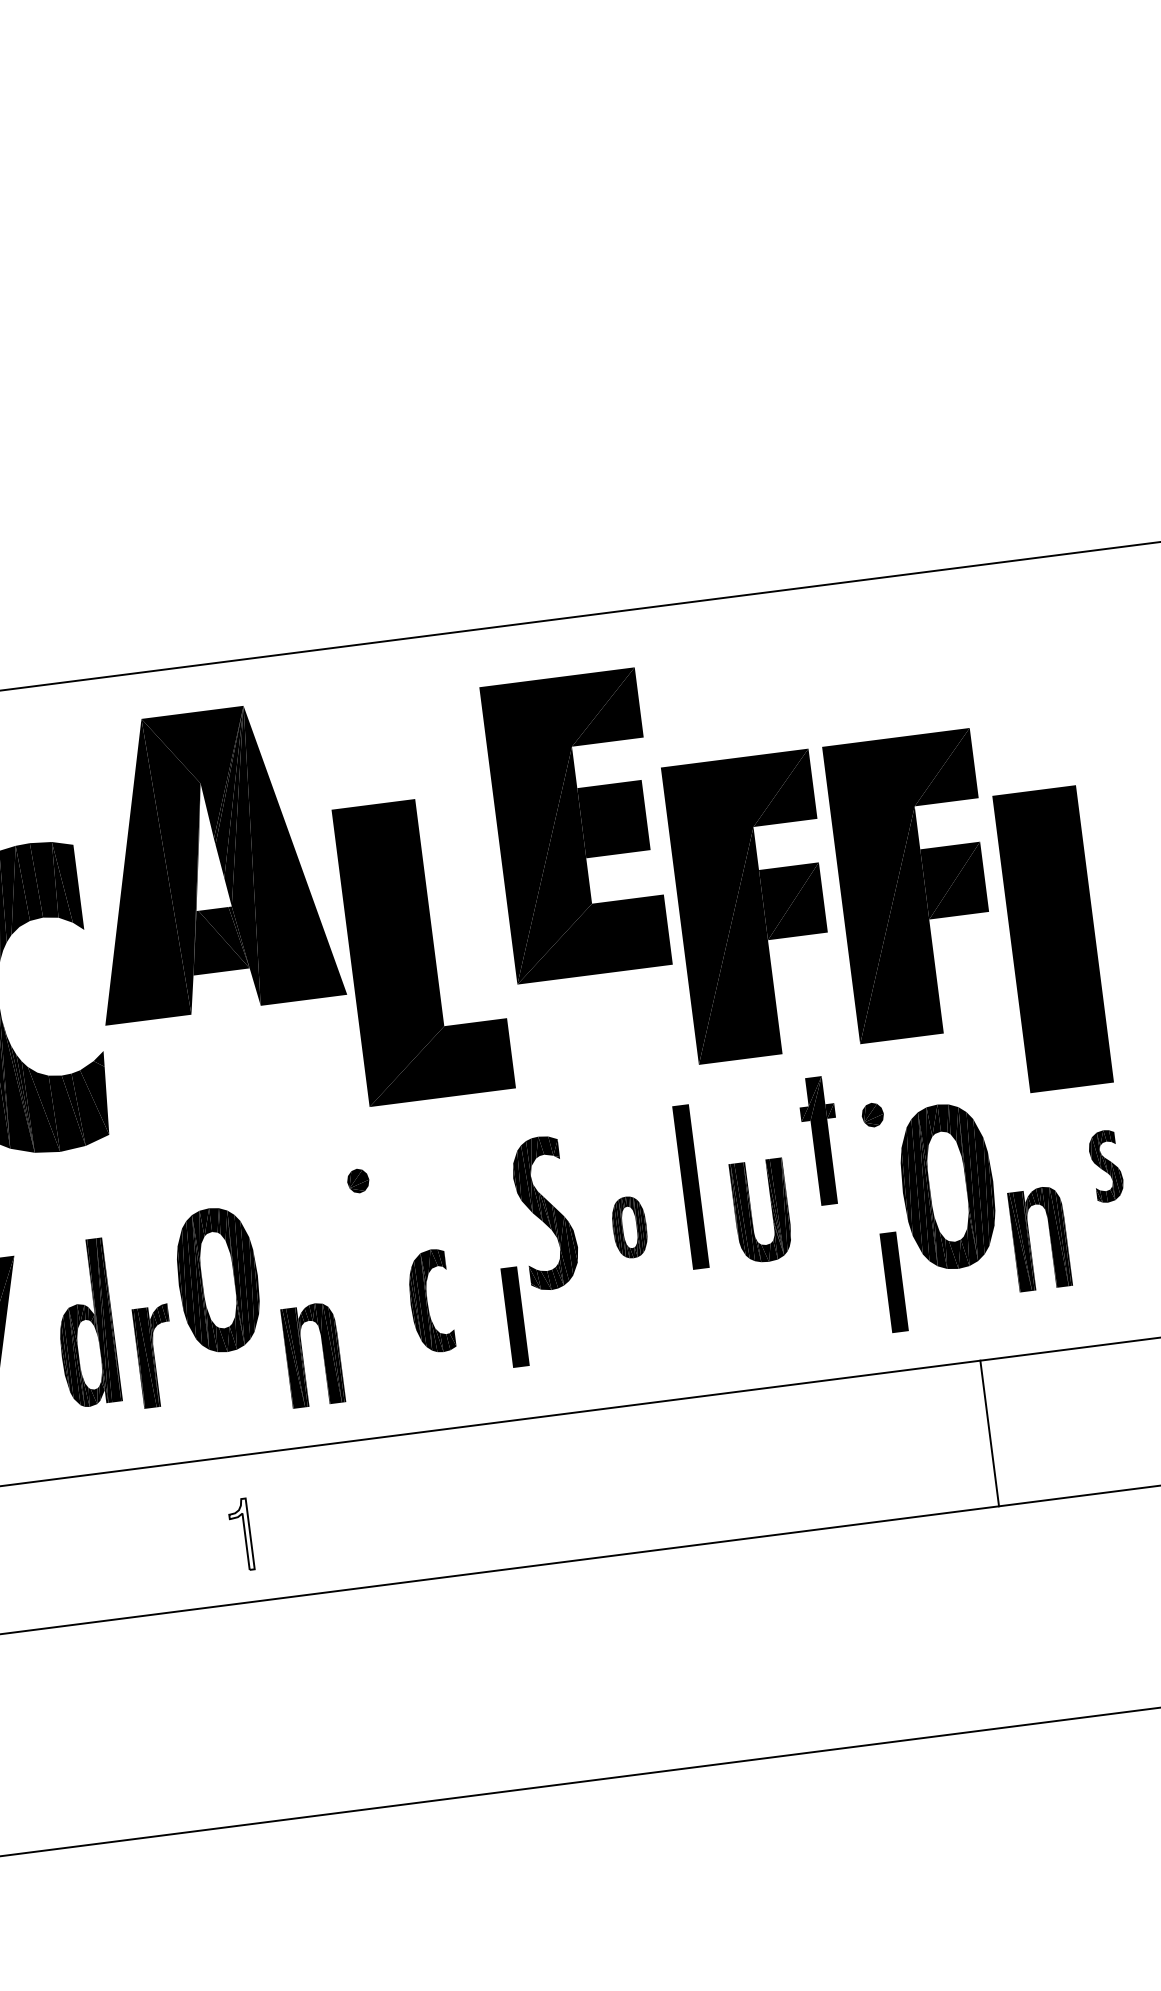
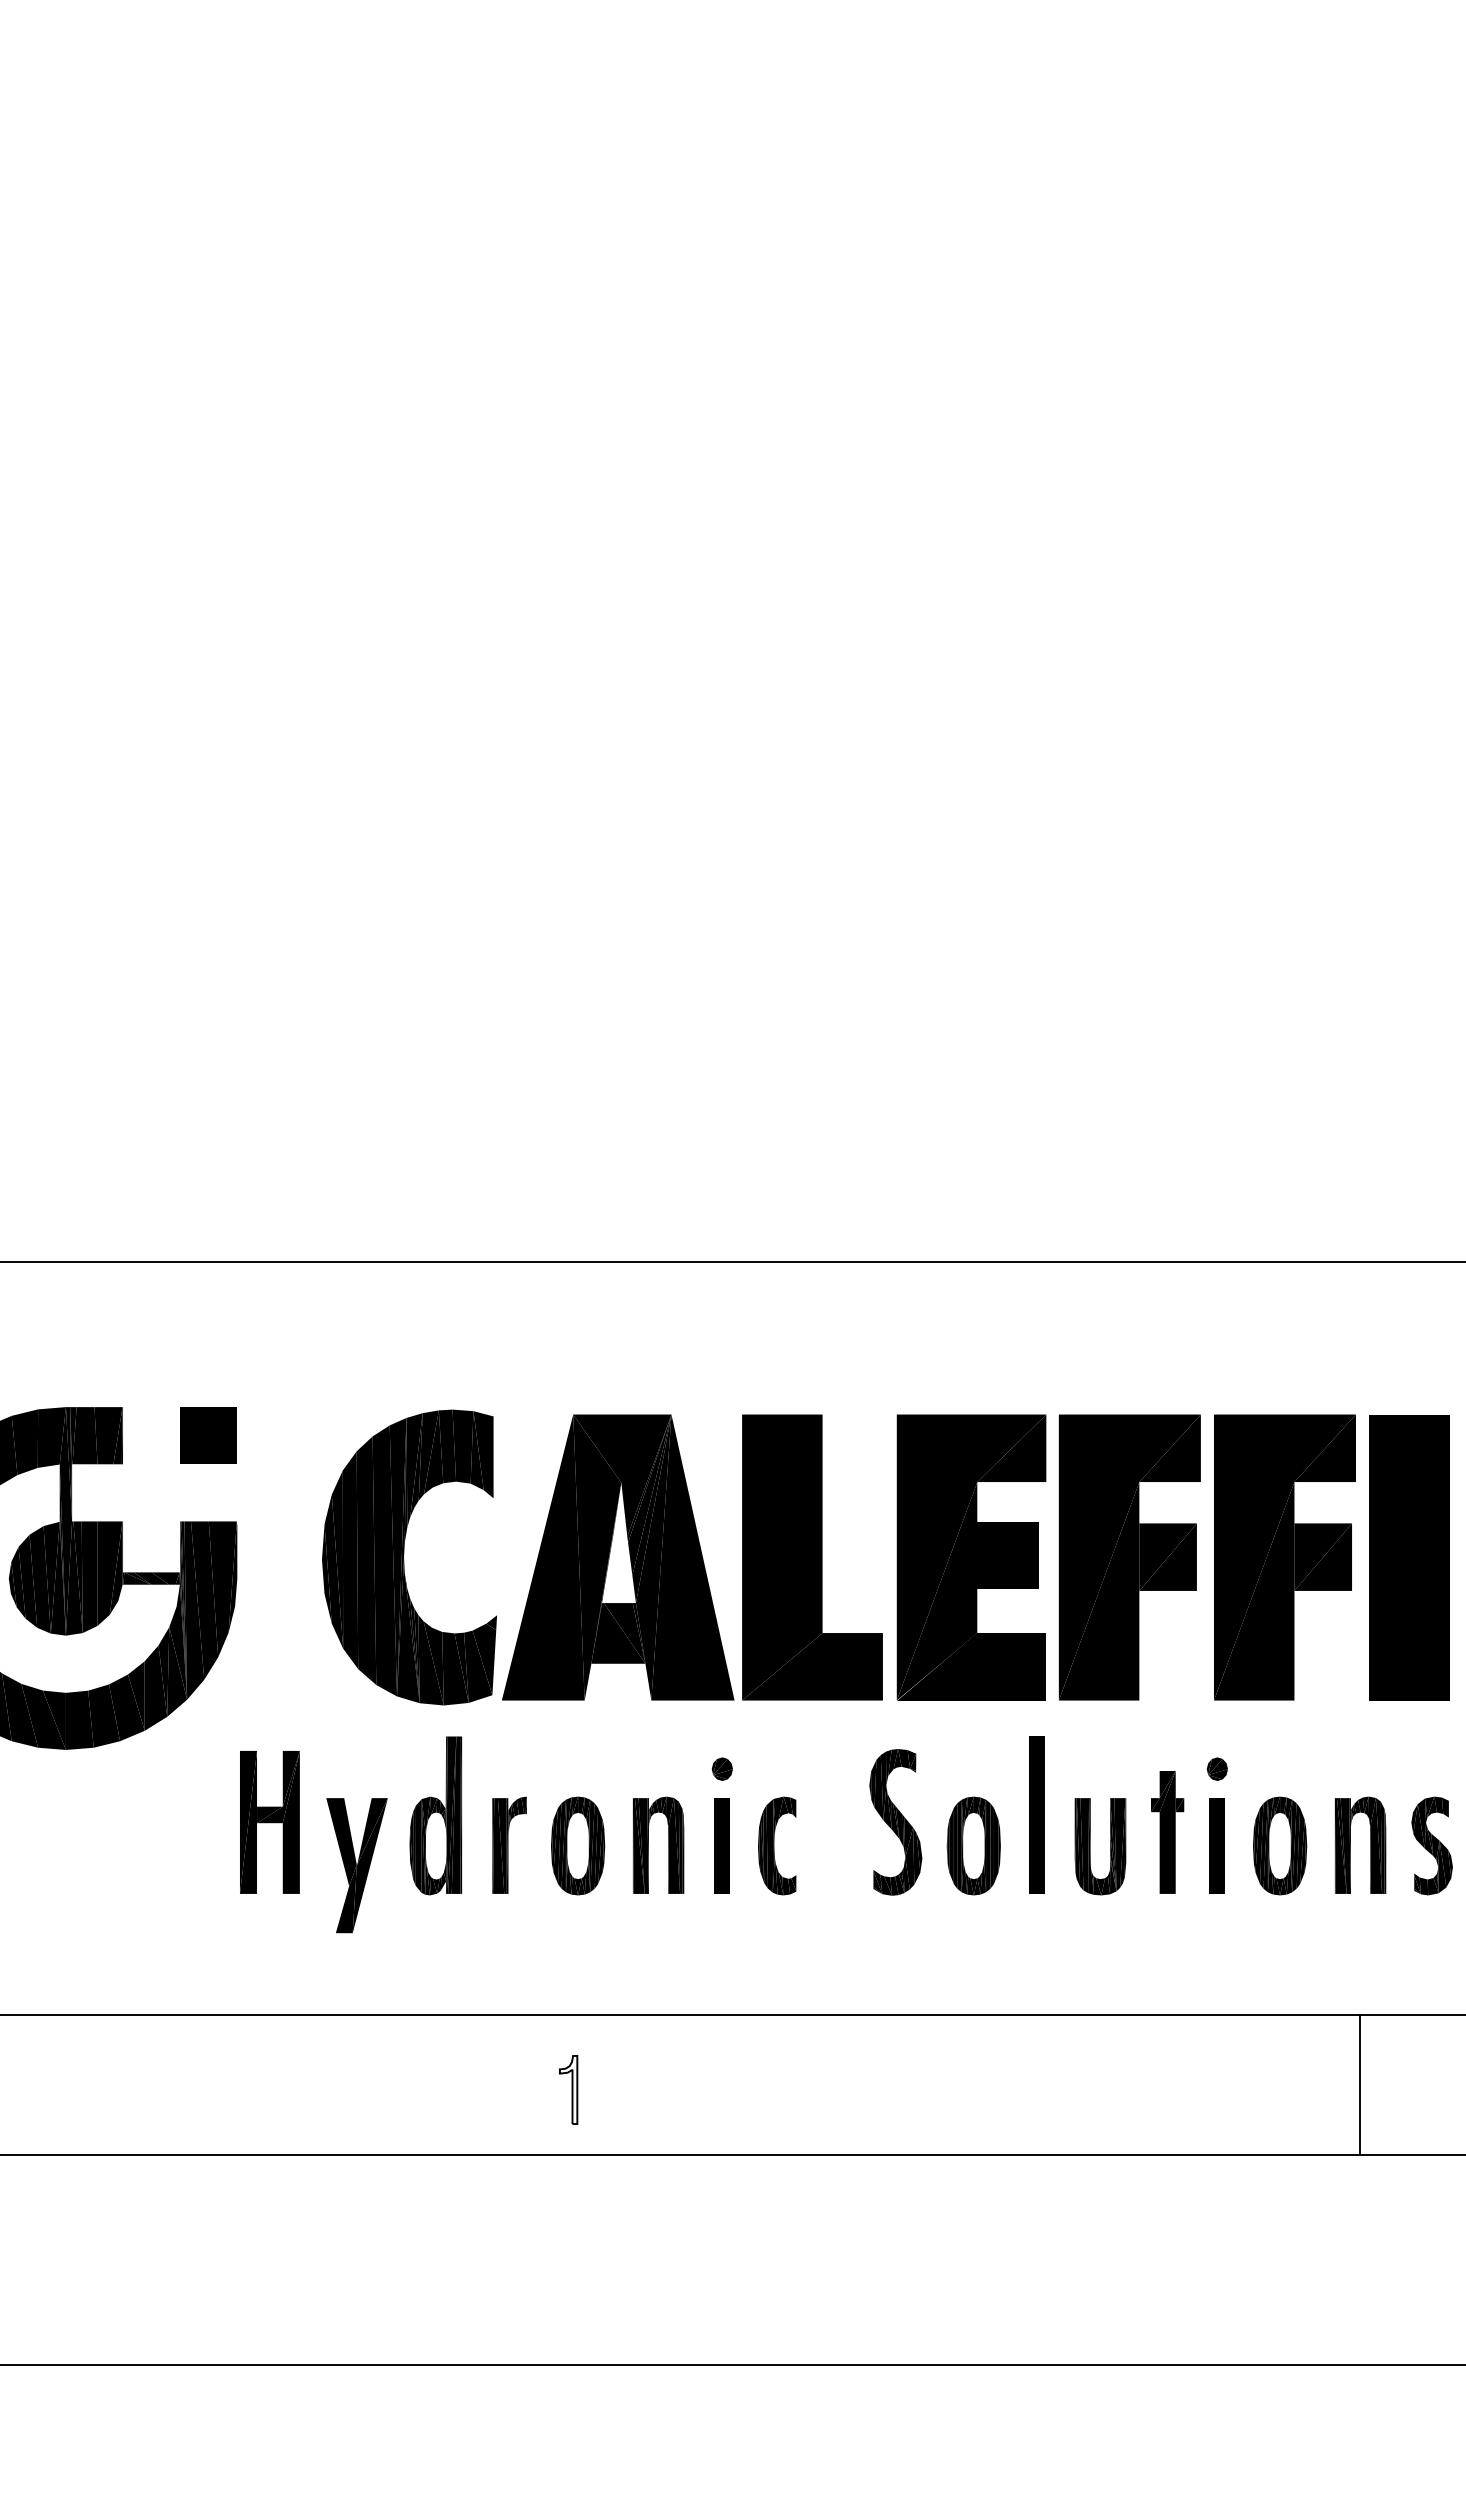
part: (576, 825) -> (971, 1557), moved
part: (207, 861) -> (618, 1557), moved
part: (1053, 939) -> (1409, 1557), moved
part: (821, 1141) -> (1167, 1832), moved
part: (1105, 1165) -> (1431, 1845), size x1.43
part: (948, 1186) -> (1280, 1845), size x0.62
part: (629, 1226) -> (973, 1845), size x1.67
part: (1029, 1239) -> (1350, 1844), moved
part: (218, 1279) -> (578, 1845), size x0.71
part: (893, 1281) -> (1216, 1845), moved
part: (430, 1301) -> (777, 1845), moved
part: (514, 1316) -> (721, 1845), moved
part: (84, 1323) -> (435, 1815), moved
part: (155, 1355) -> (509, 1844), moved
part: (302, 1355) -> (648, 1844), moved
line: (989, 1433) -> (1360, 2084), moved

